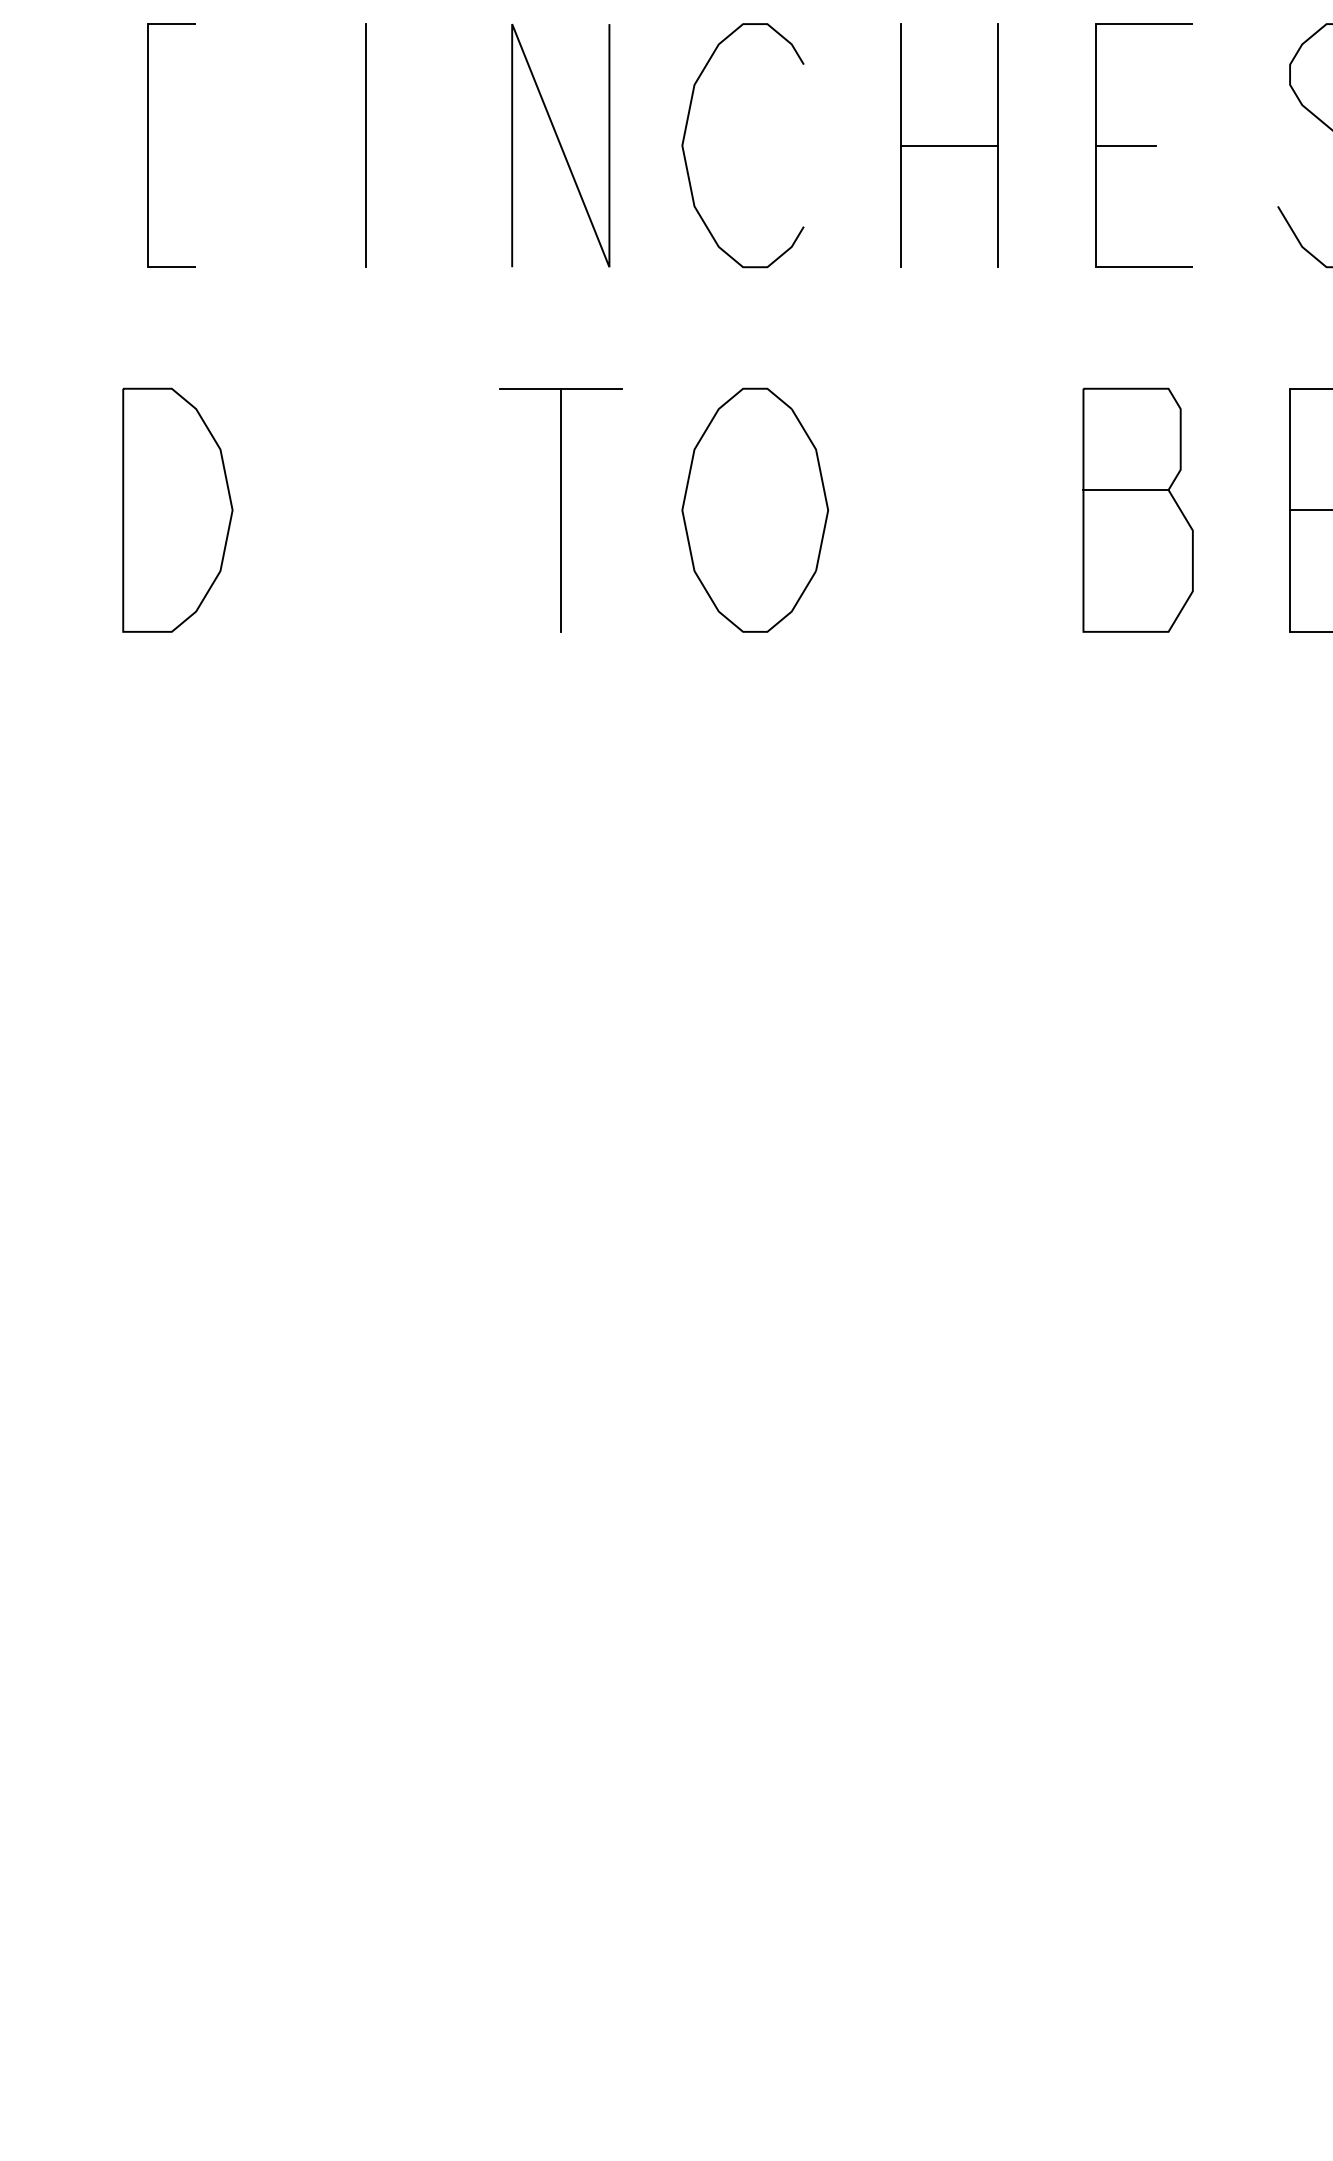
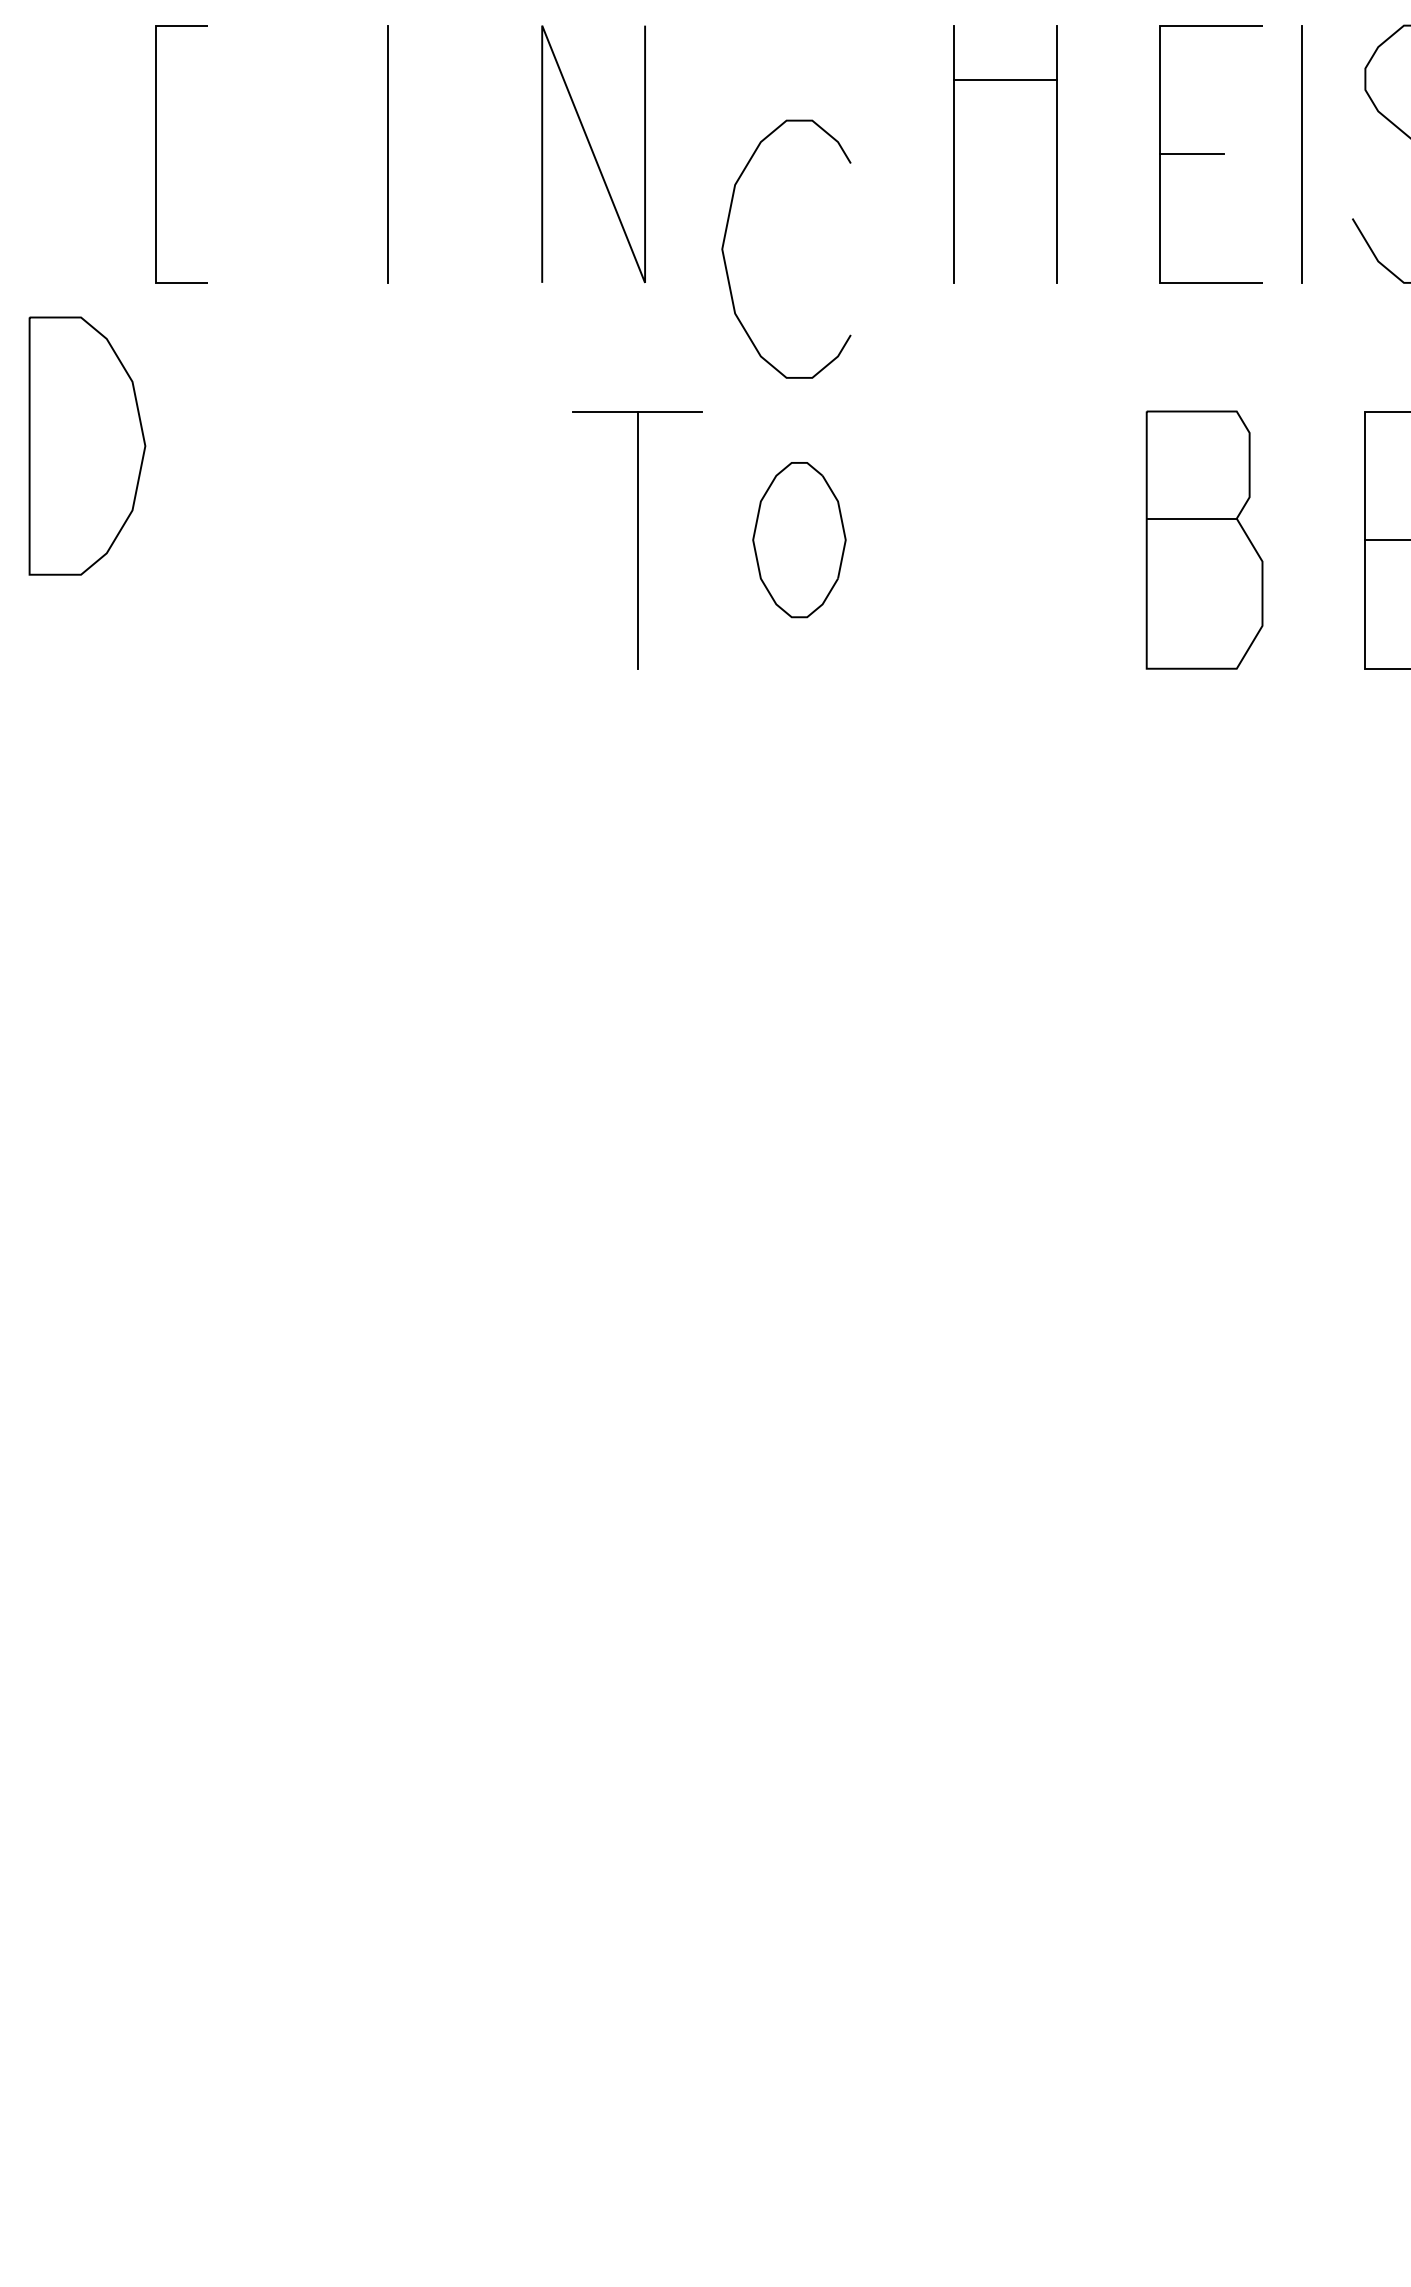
curve: (686, 131) -> (726, 234), moved
line: (949, 145) -> (1004, 80), moved
line: (1229, 145) -> (1301, 154), added
part: (177, 509) -> (87, 445), moved
part: (755, 509) -> (799, 539), size x0.6
part: (560, 510) -> (637, 540), moved

